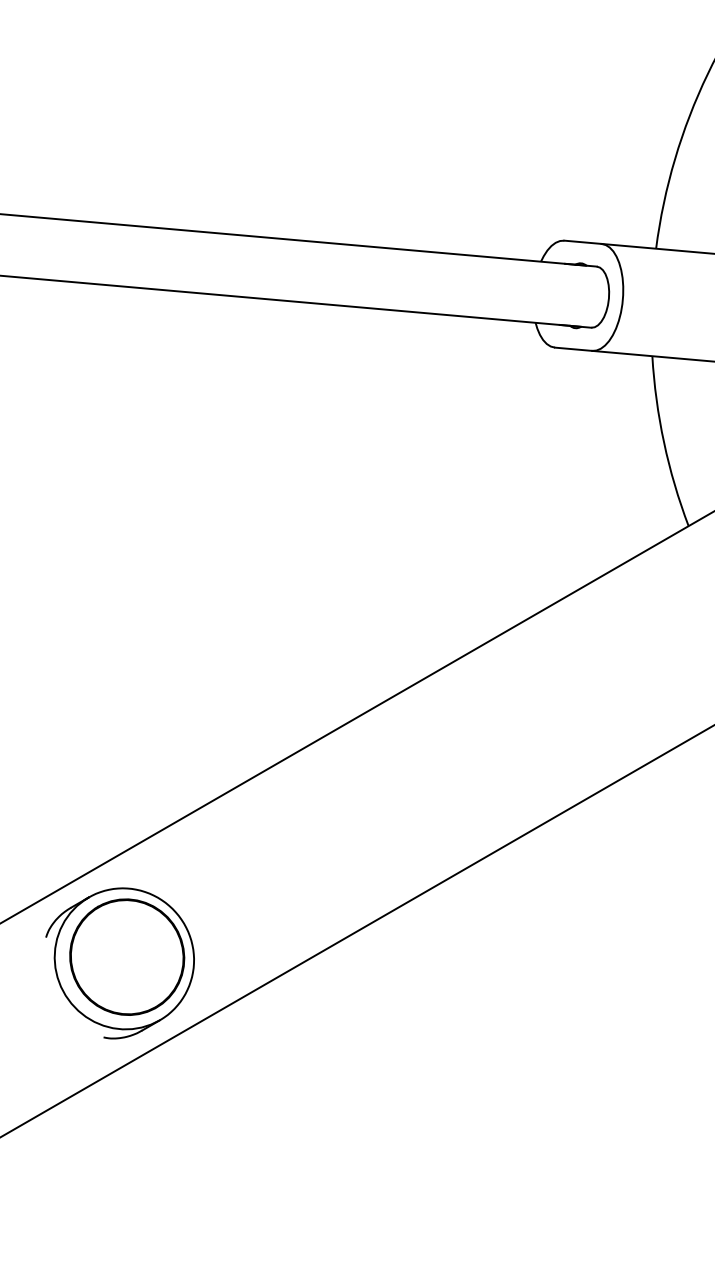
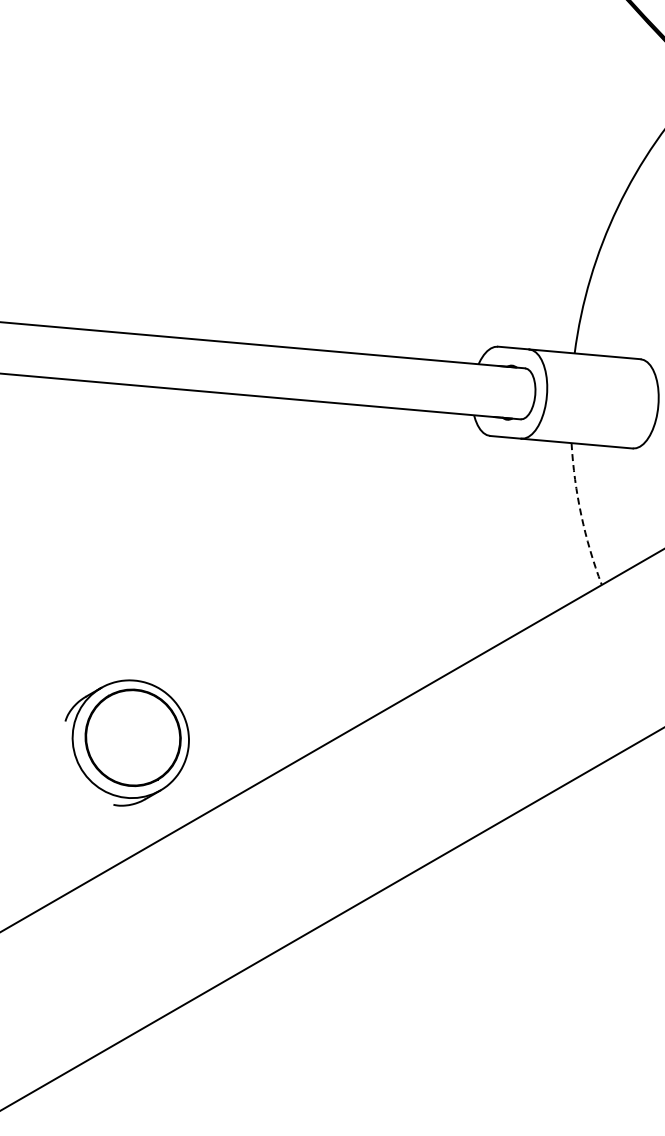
arc: (664, 442) -> (581, 515), solid -> dashed
part: (119, 962) -> (126, 742), moved

